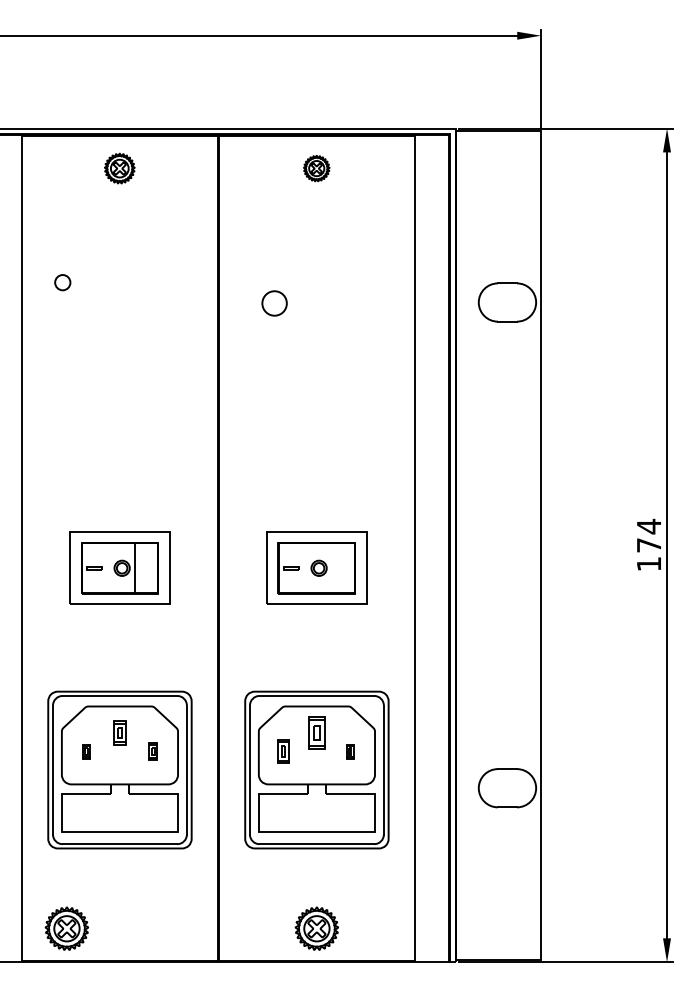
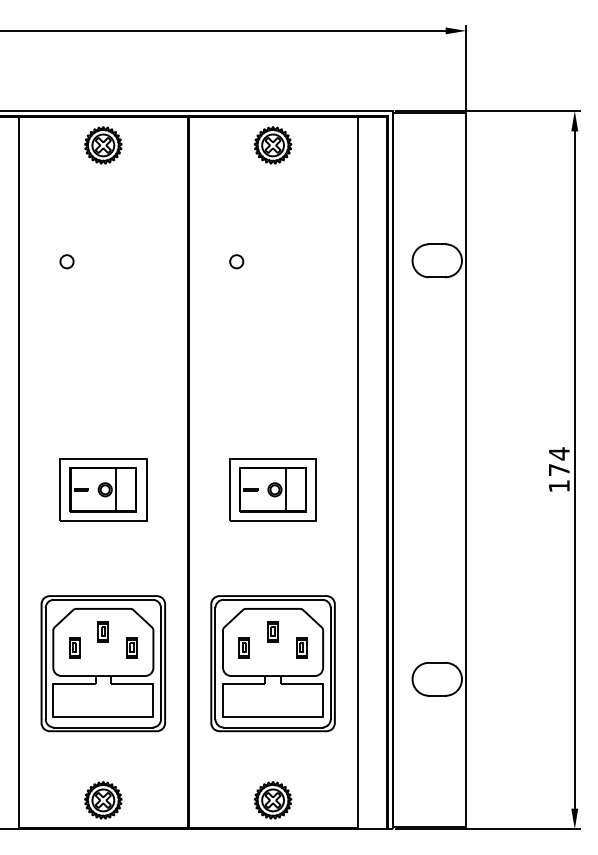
part: (119, 168) -> (102, 145), size x1.43
part: (316, 168) -> (272, 145), size x1.67
circle: (62, 282) -> (66, 261), moved
circle: (274, 303) -> (236, 261), size x0.62
line: (331, 568) -> (285, 489), added
part: (316, 732) -> (272, 631), size x0.71
part: (86, 751) -> (74, 647), size x1.67
part: (153, 751) -> (132, 647), size x1.43
part: (350, 751) -> (302, 647), size x1.67
part: (66, 928) -> (102, 800), moved

